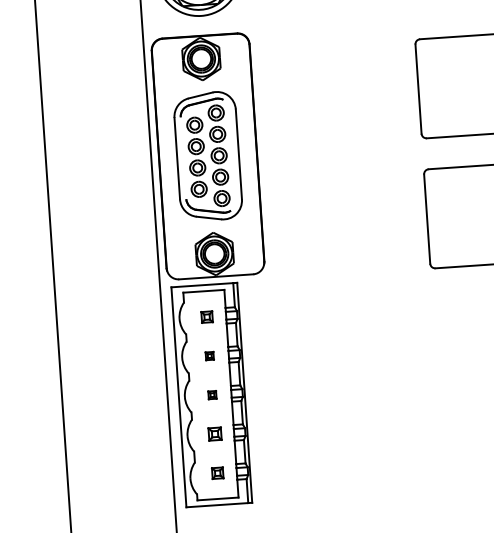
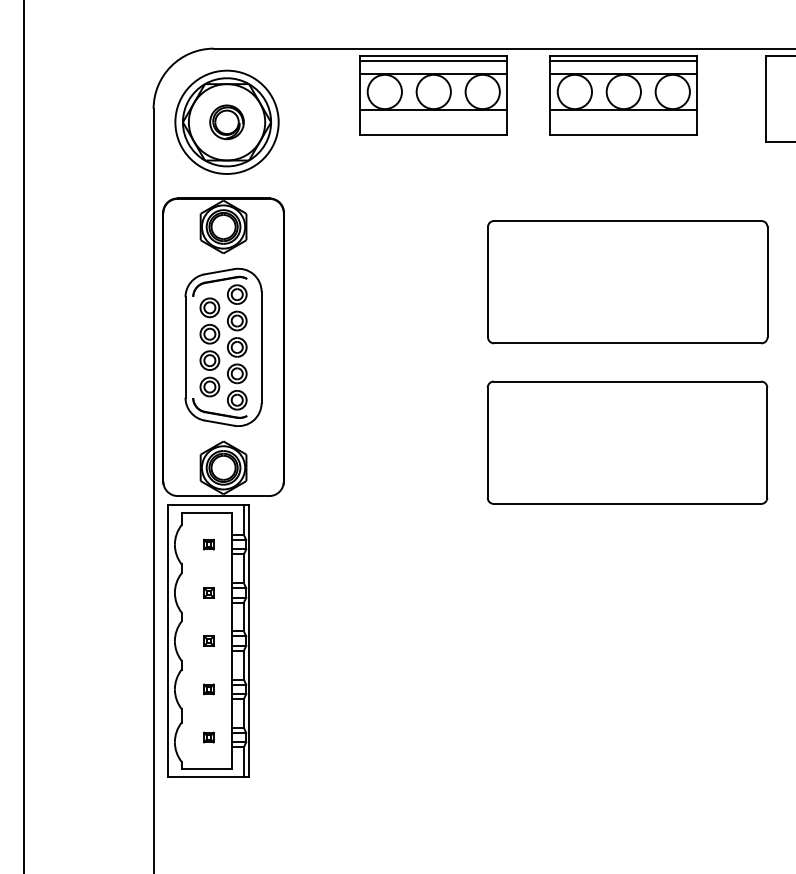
part: (206, 316) -> (208, 544), size x0.71
part: (214, 434) -> (208, 689), size x0.62
part: (217, 473) -> (208, 737), size x0.71

